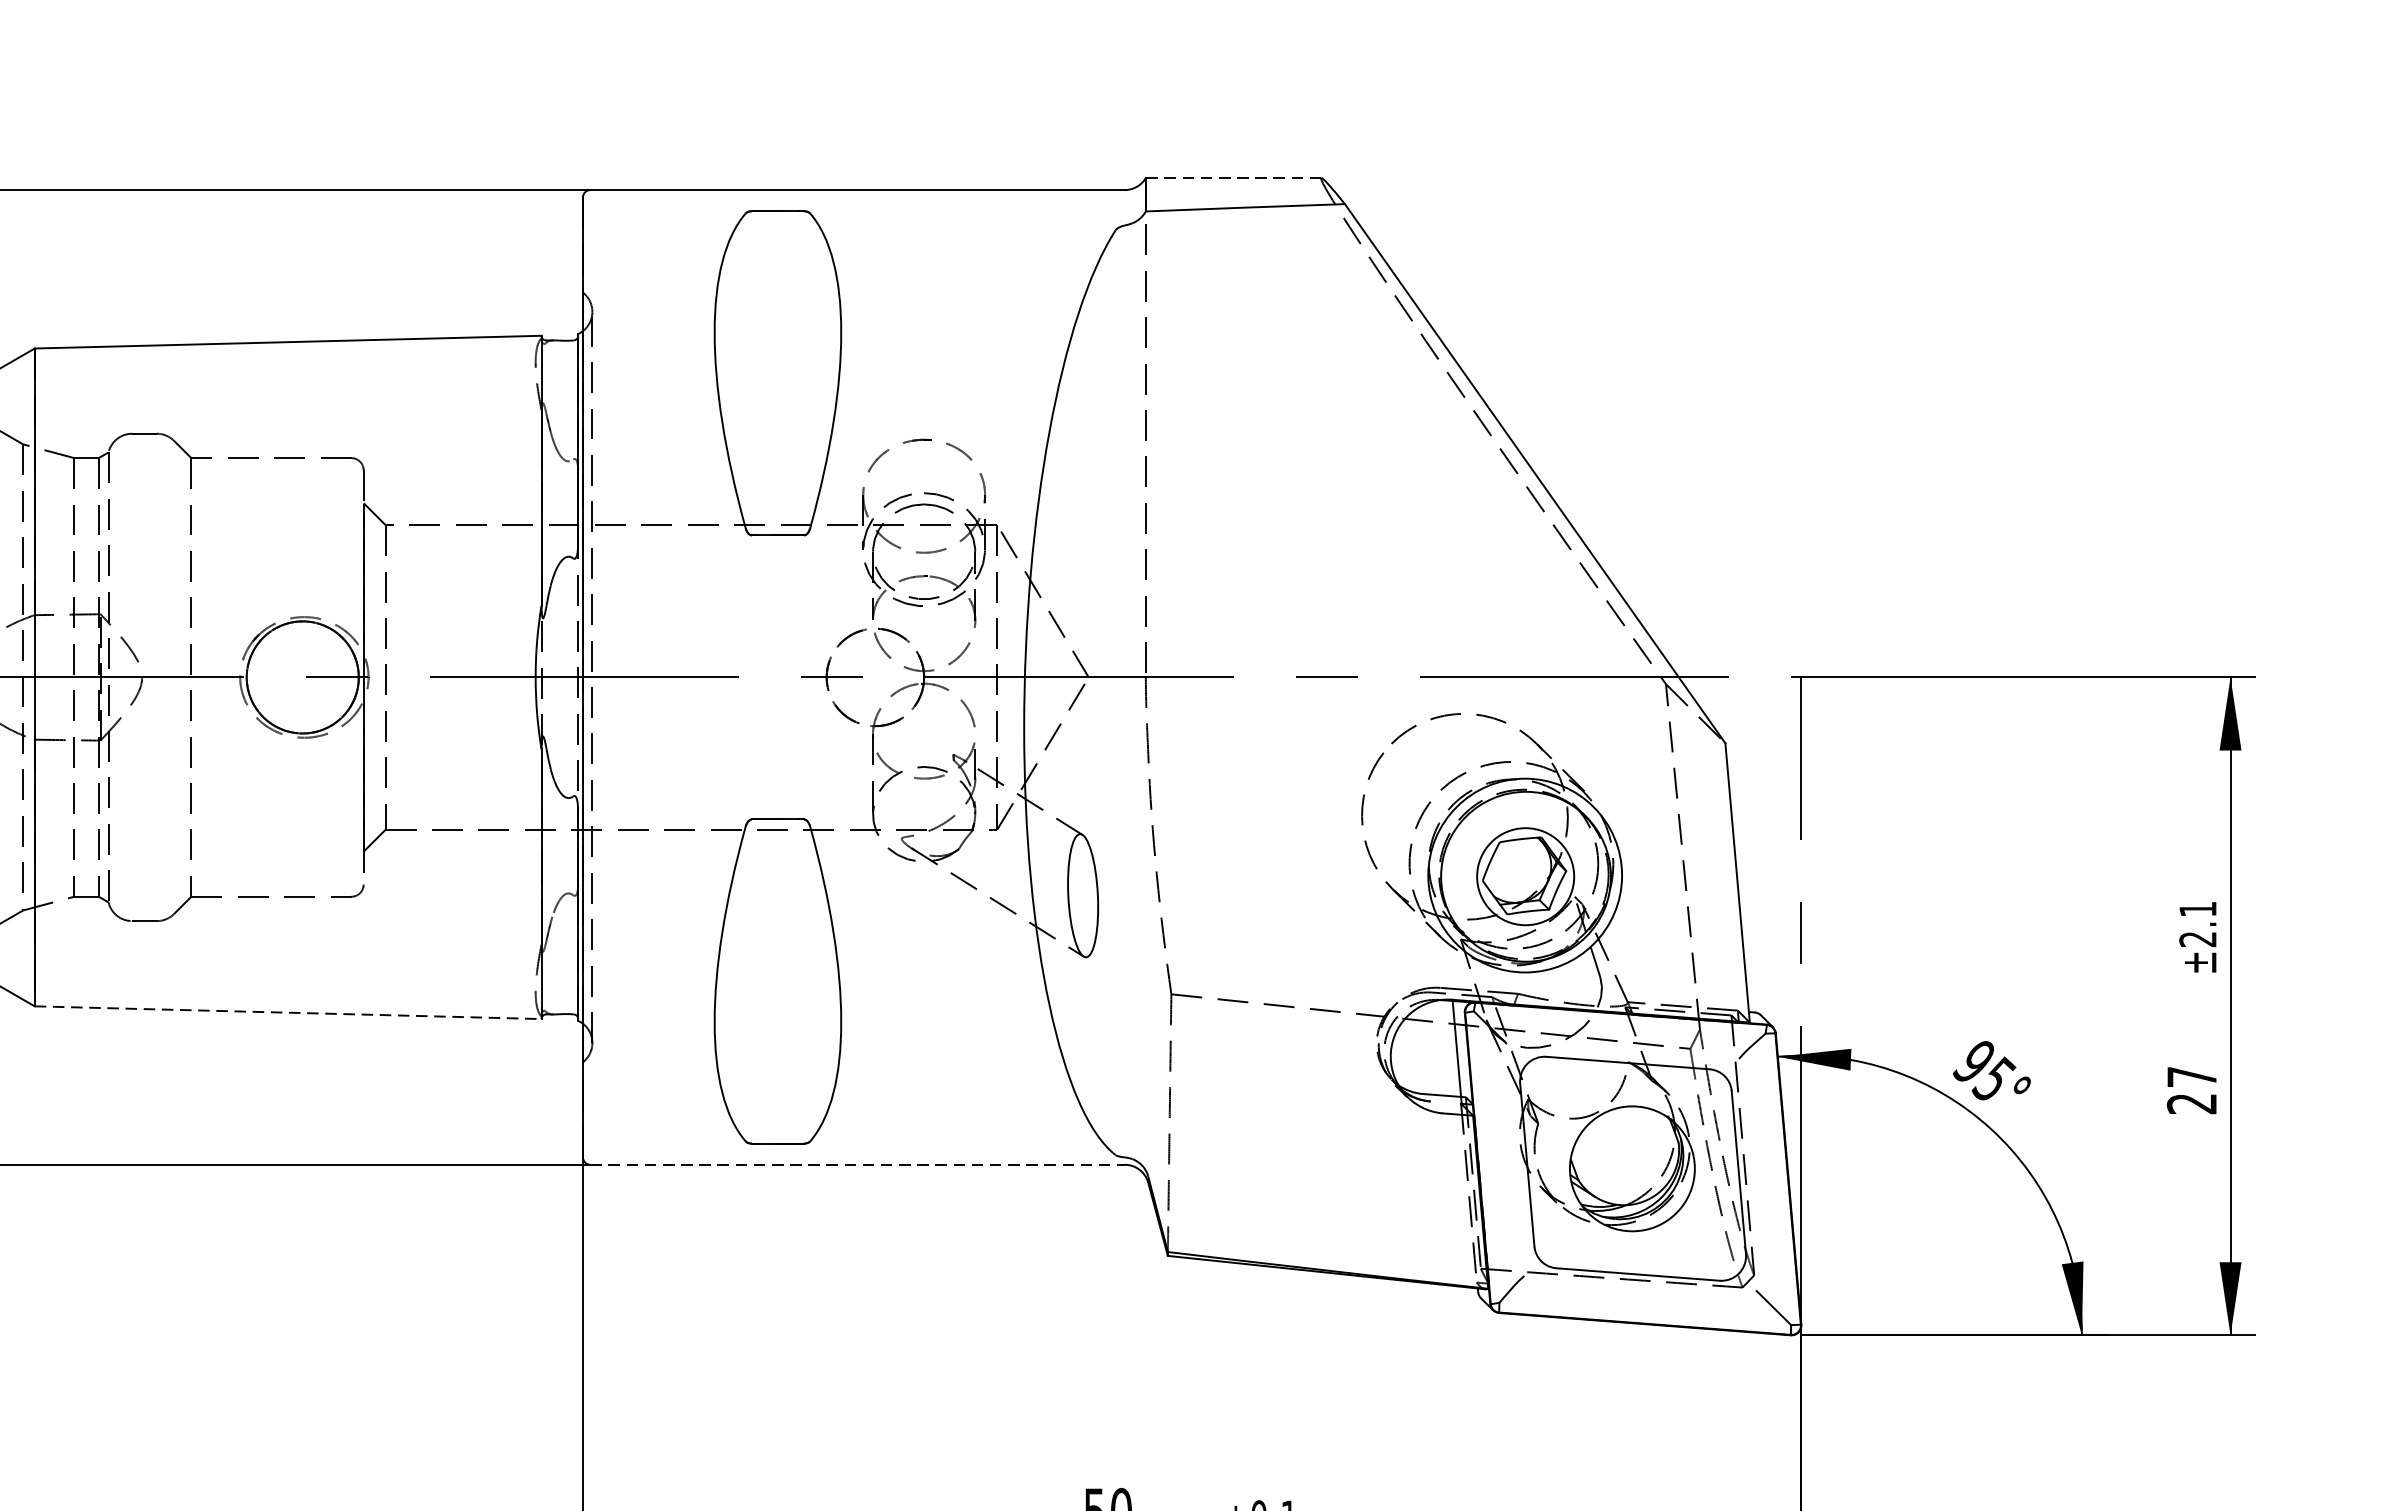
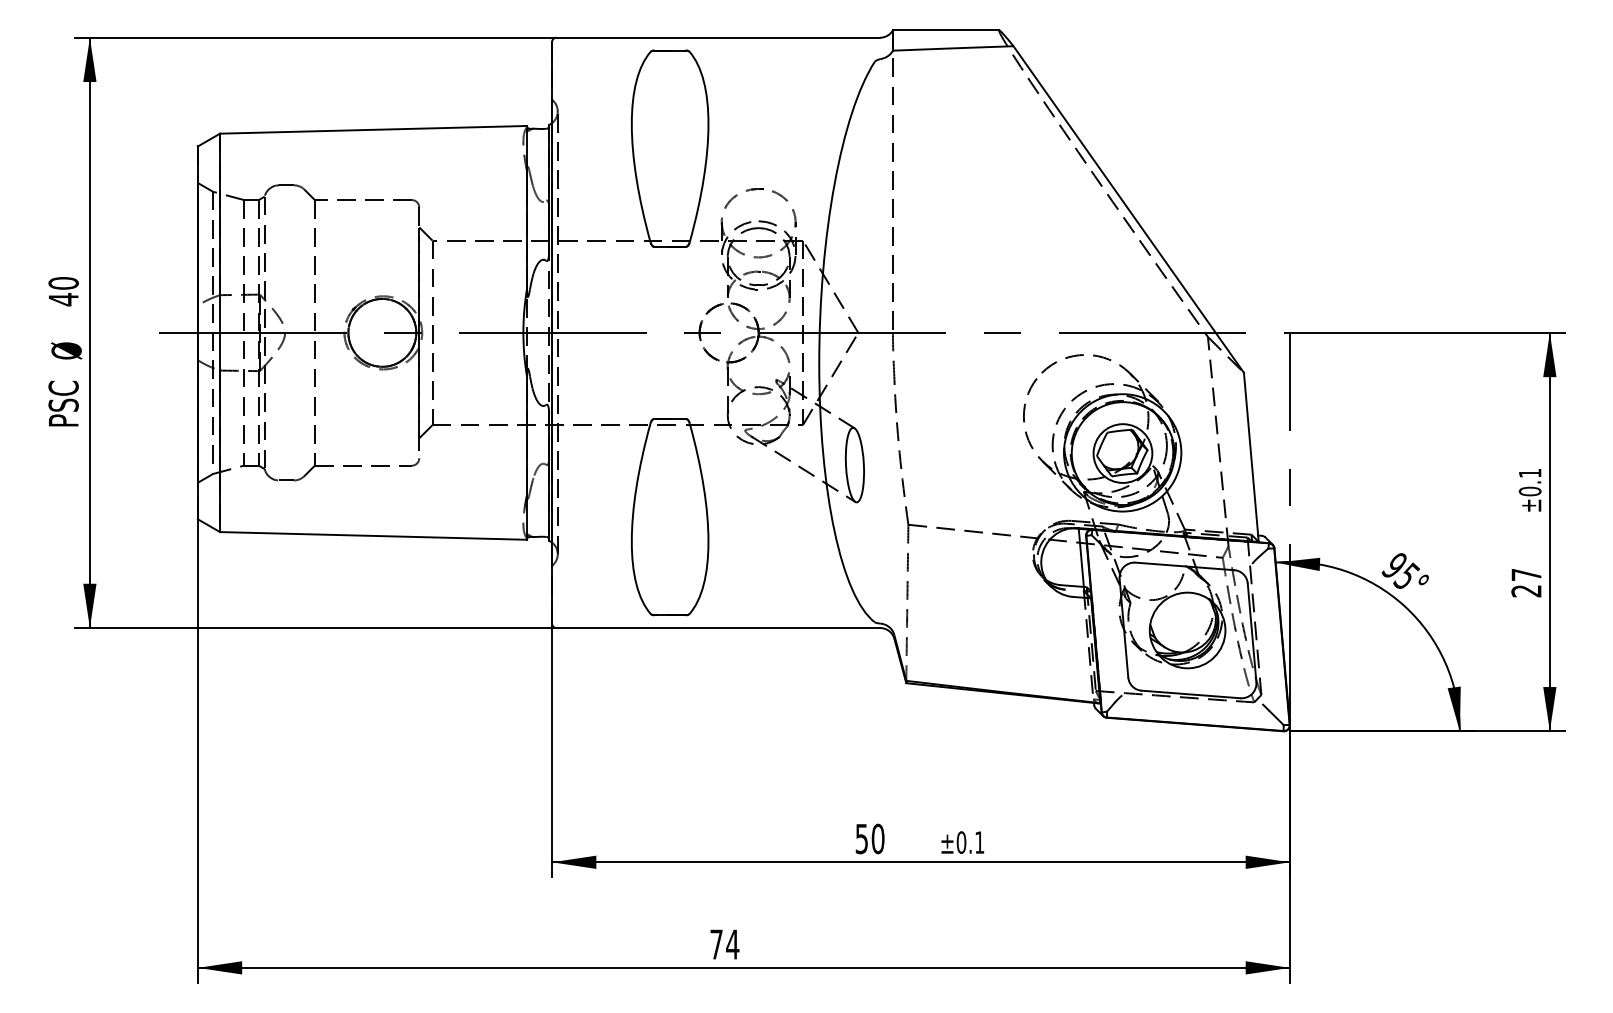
line: (1232, 178) -> (945, 30), dashed -> solid
text: (2196, 939) -> (1529, 491), ±2.1 -> ±0.1
line: (288, 1011) -> (373, 535), dashed -> solid
line: (857, 1165) -> (718, 628), dashed -> solid

